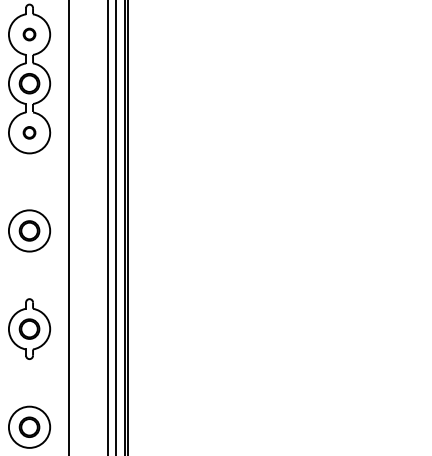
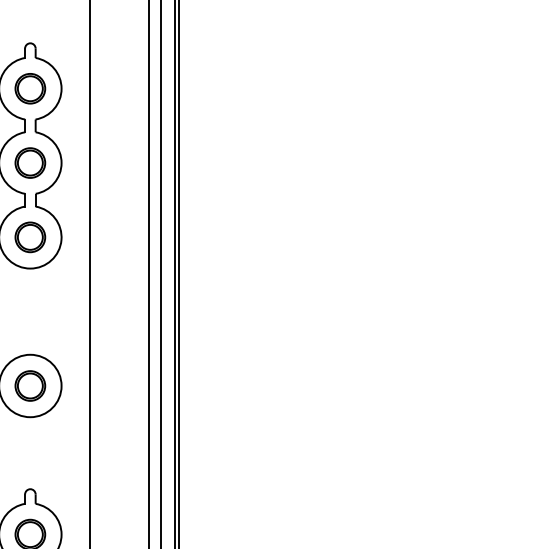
part: (29, 34) -> (30, 88), size x1.67
part: (29, 132) -> (30, 236), size x1.67

